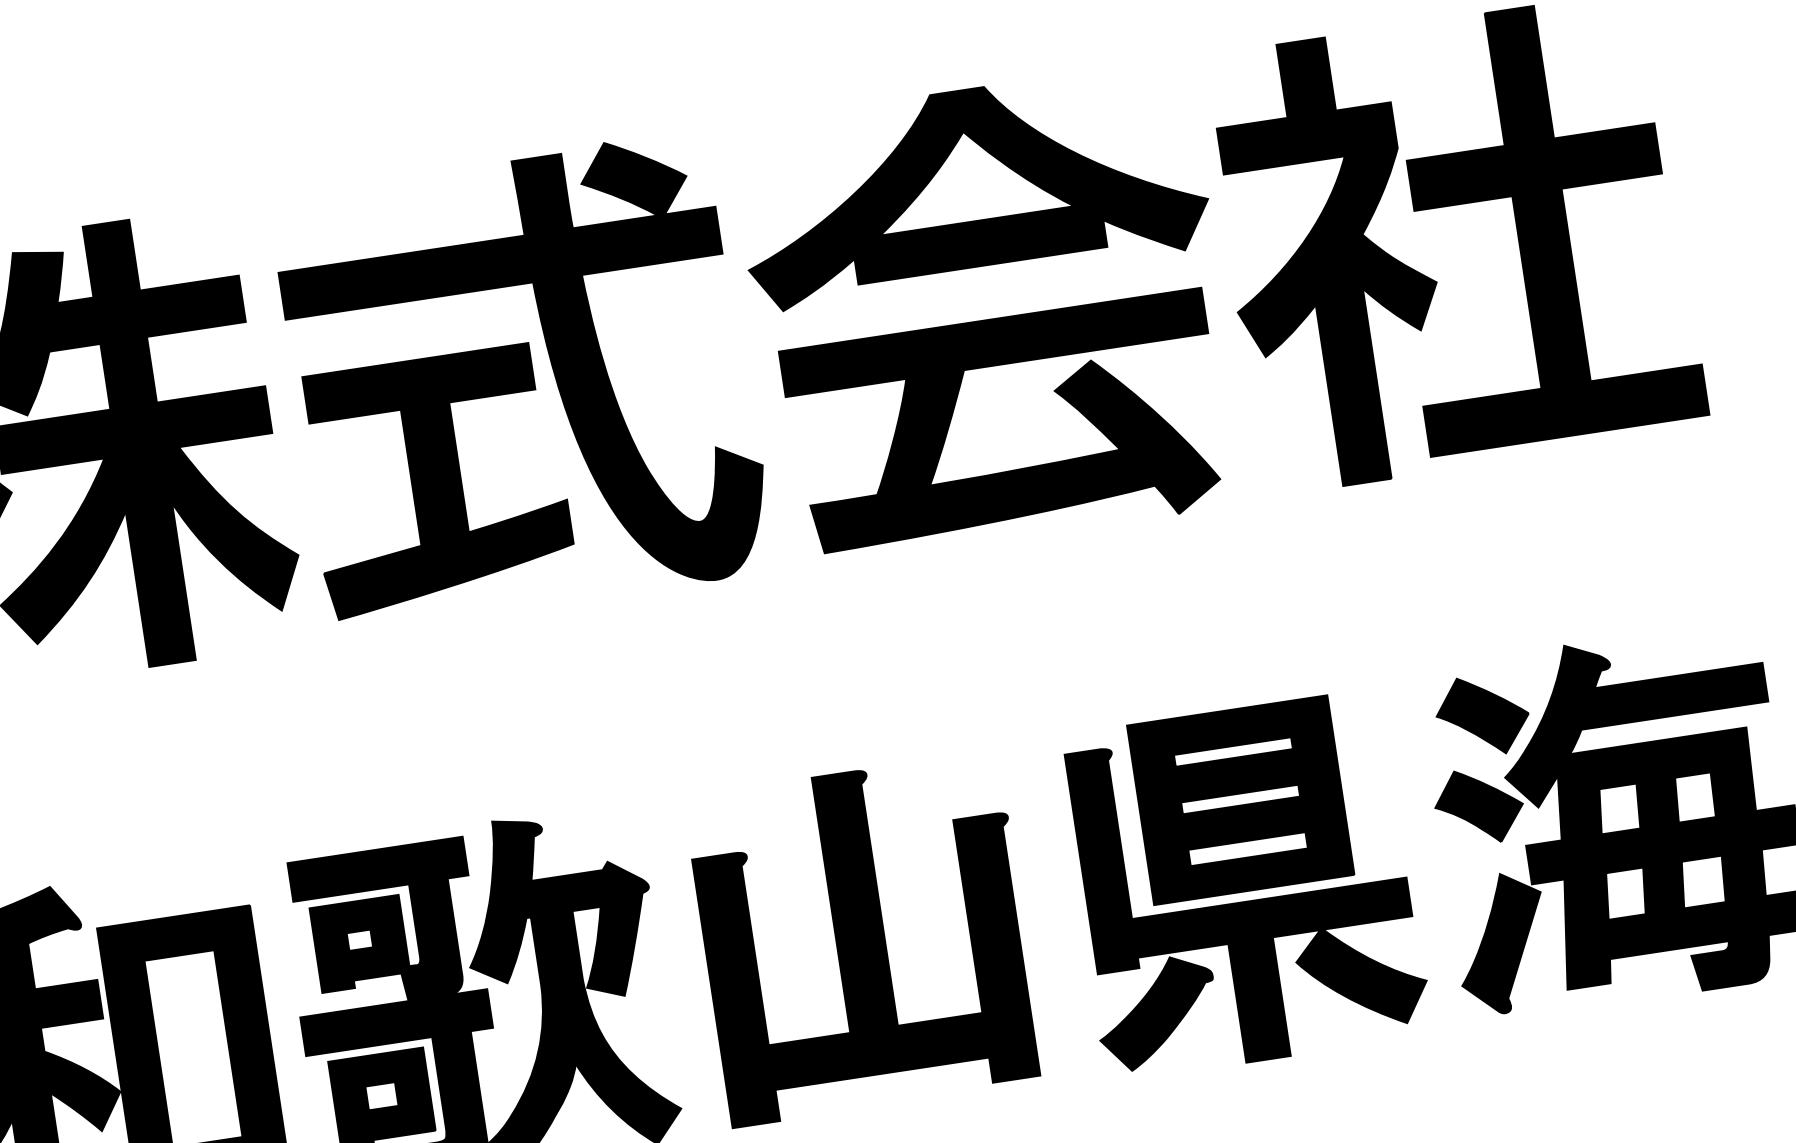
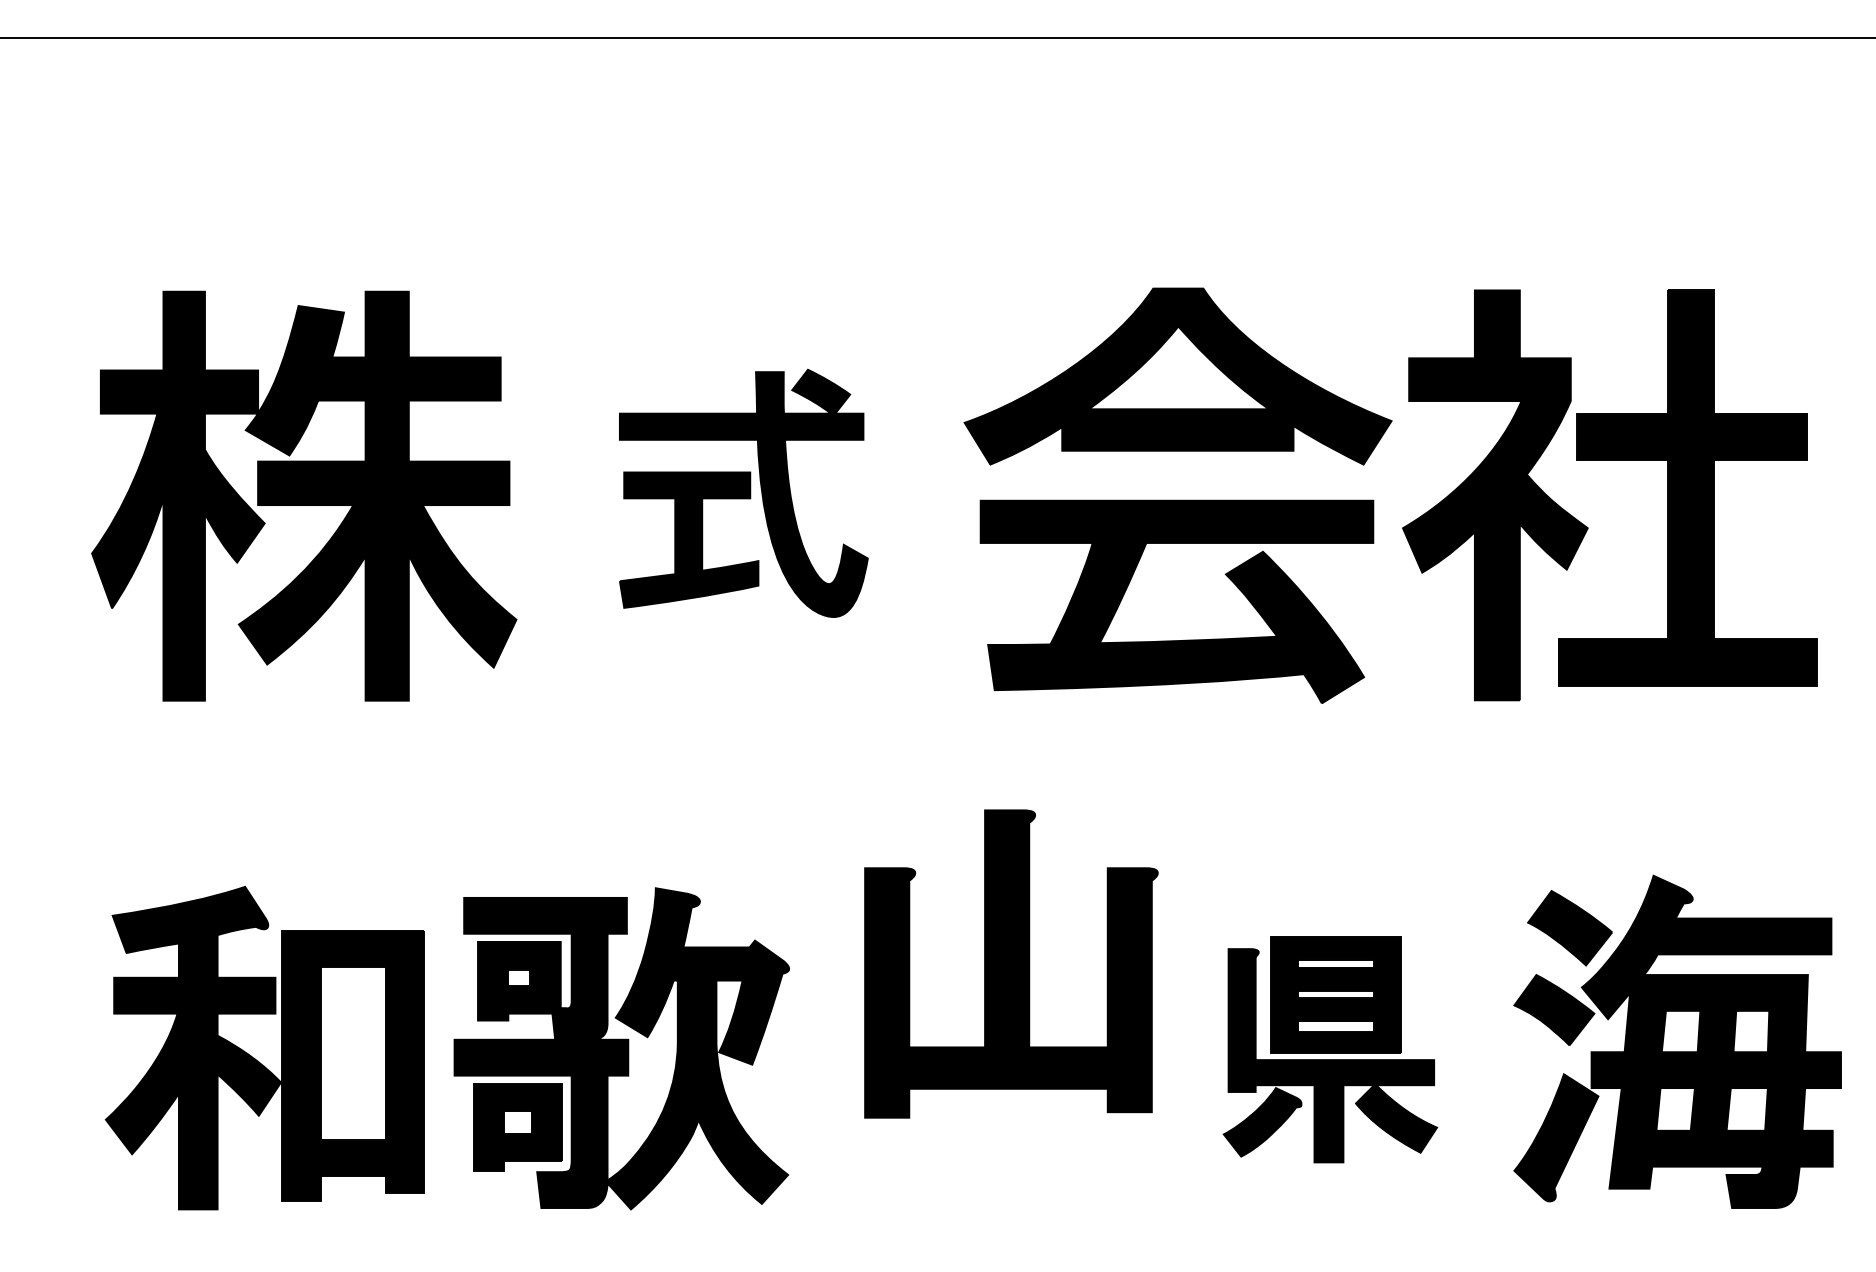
part: (522, 382) -> (743, 493), size x0.6
part: (1244, 885) -> (1330, 1049), size x0.7
part: (865, 938) -> (1011, 963), moved

